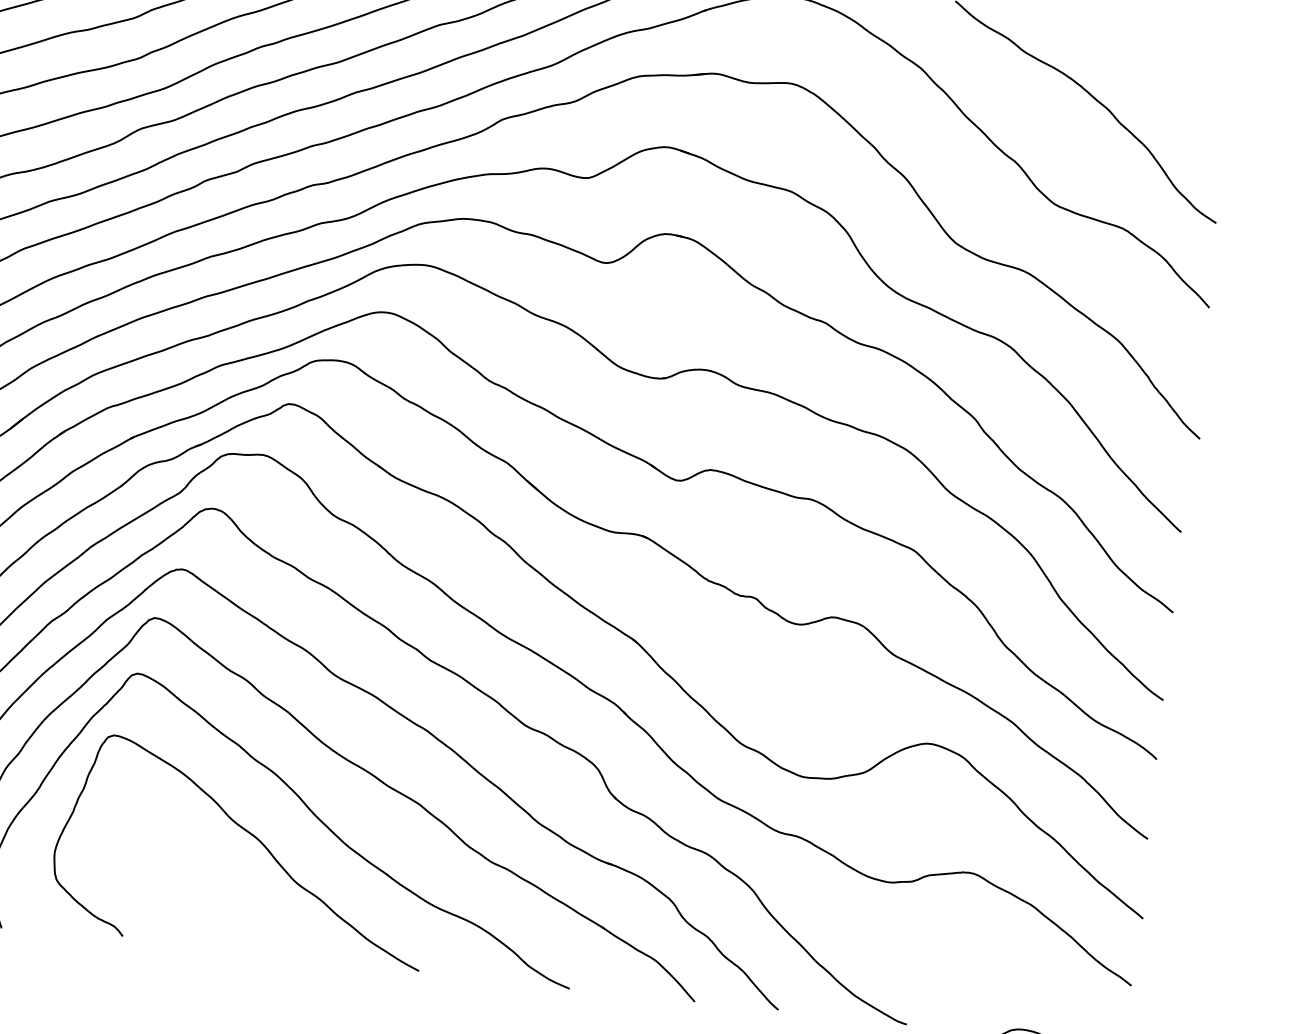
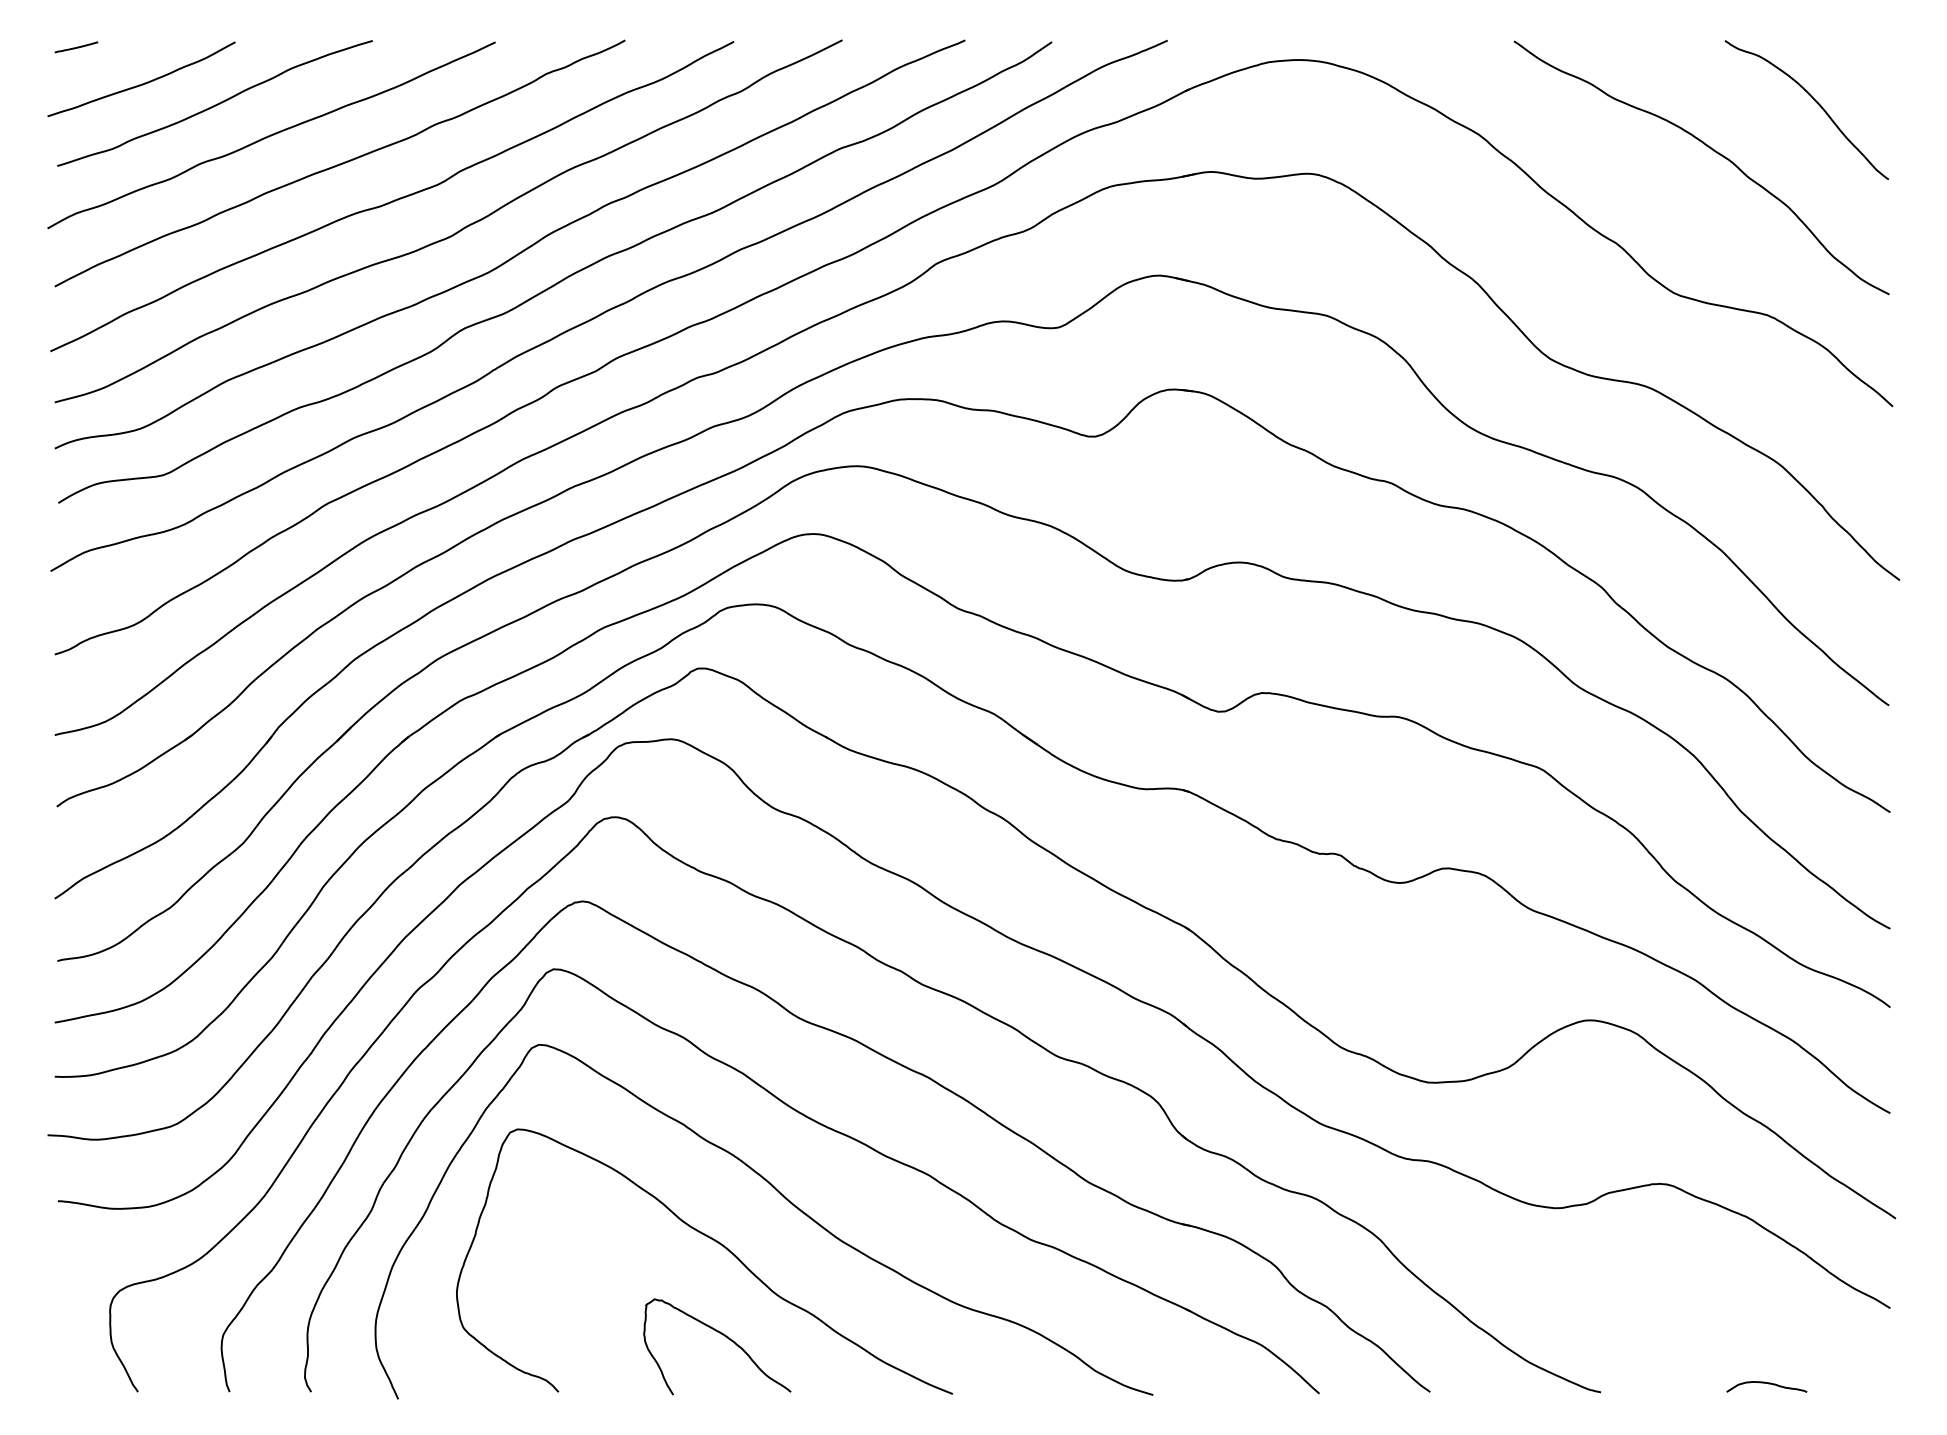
curve: (1176, 71) -> (1814, 101), added
curve: (252, 909) -> (725, 1337), added

